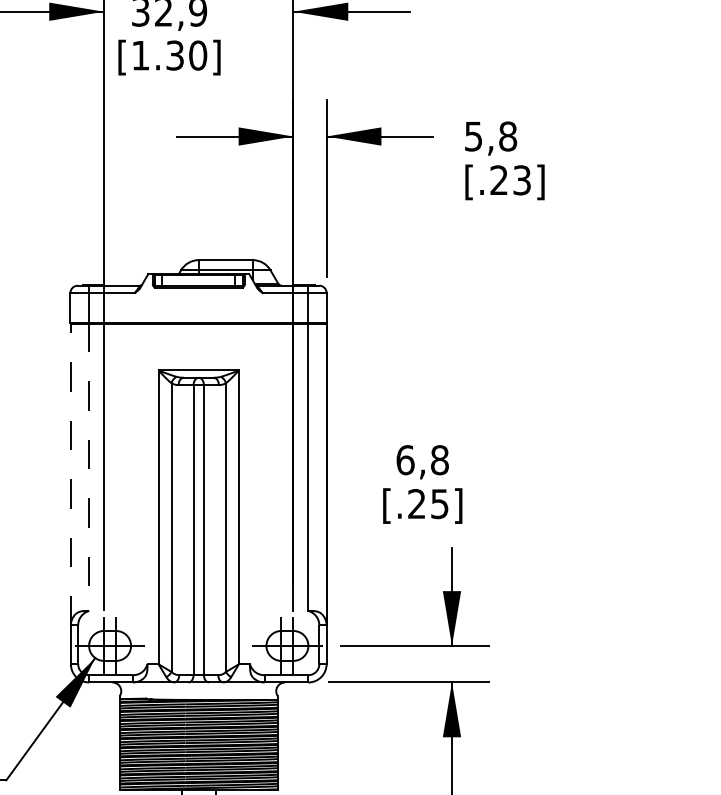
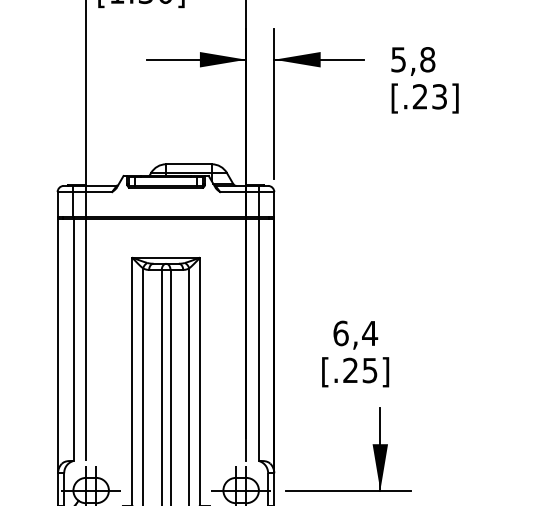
text: (439, 460) -> (369, 333), 6,8 -> 6,4
line: (89, 466) -> (73, 338), dashed -> solid
line: (70, 474) -> (57, 345), dashed -> solid

